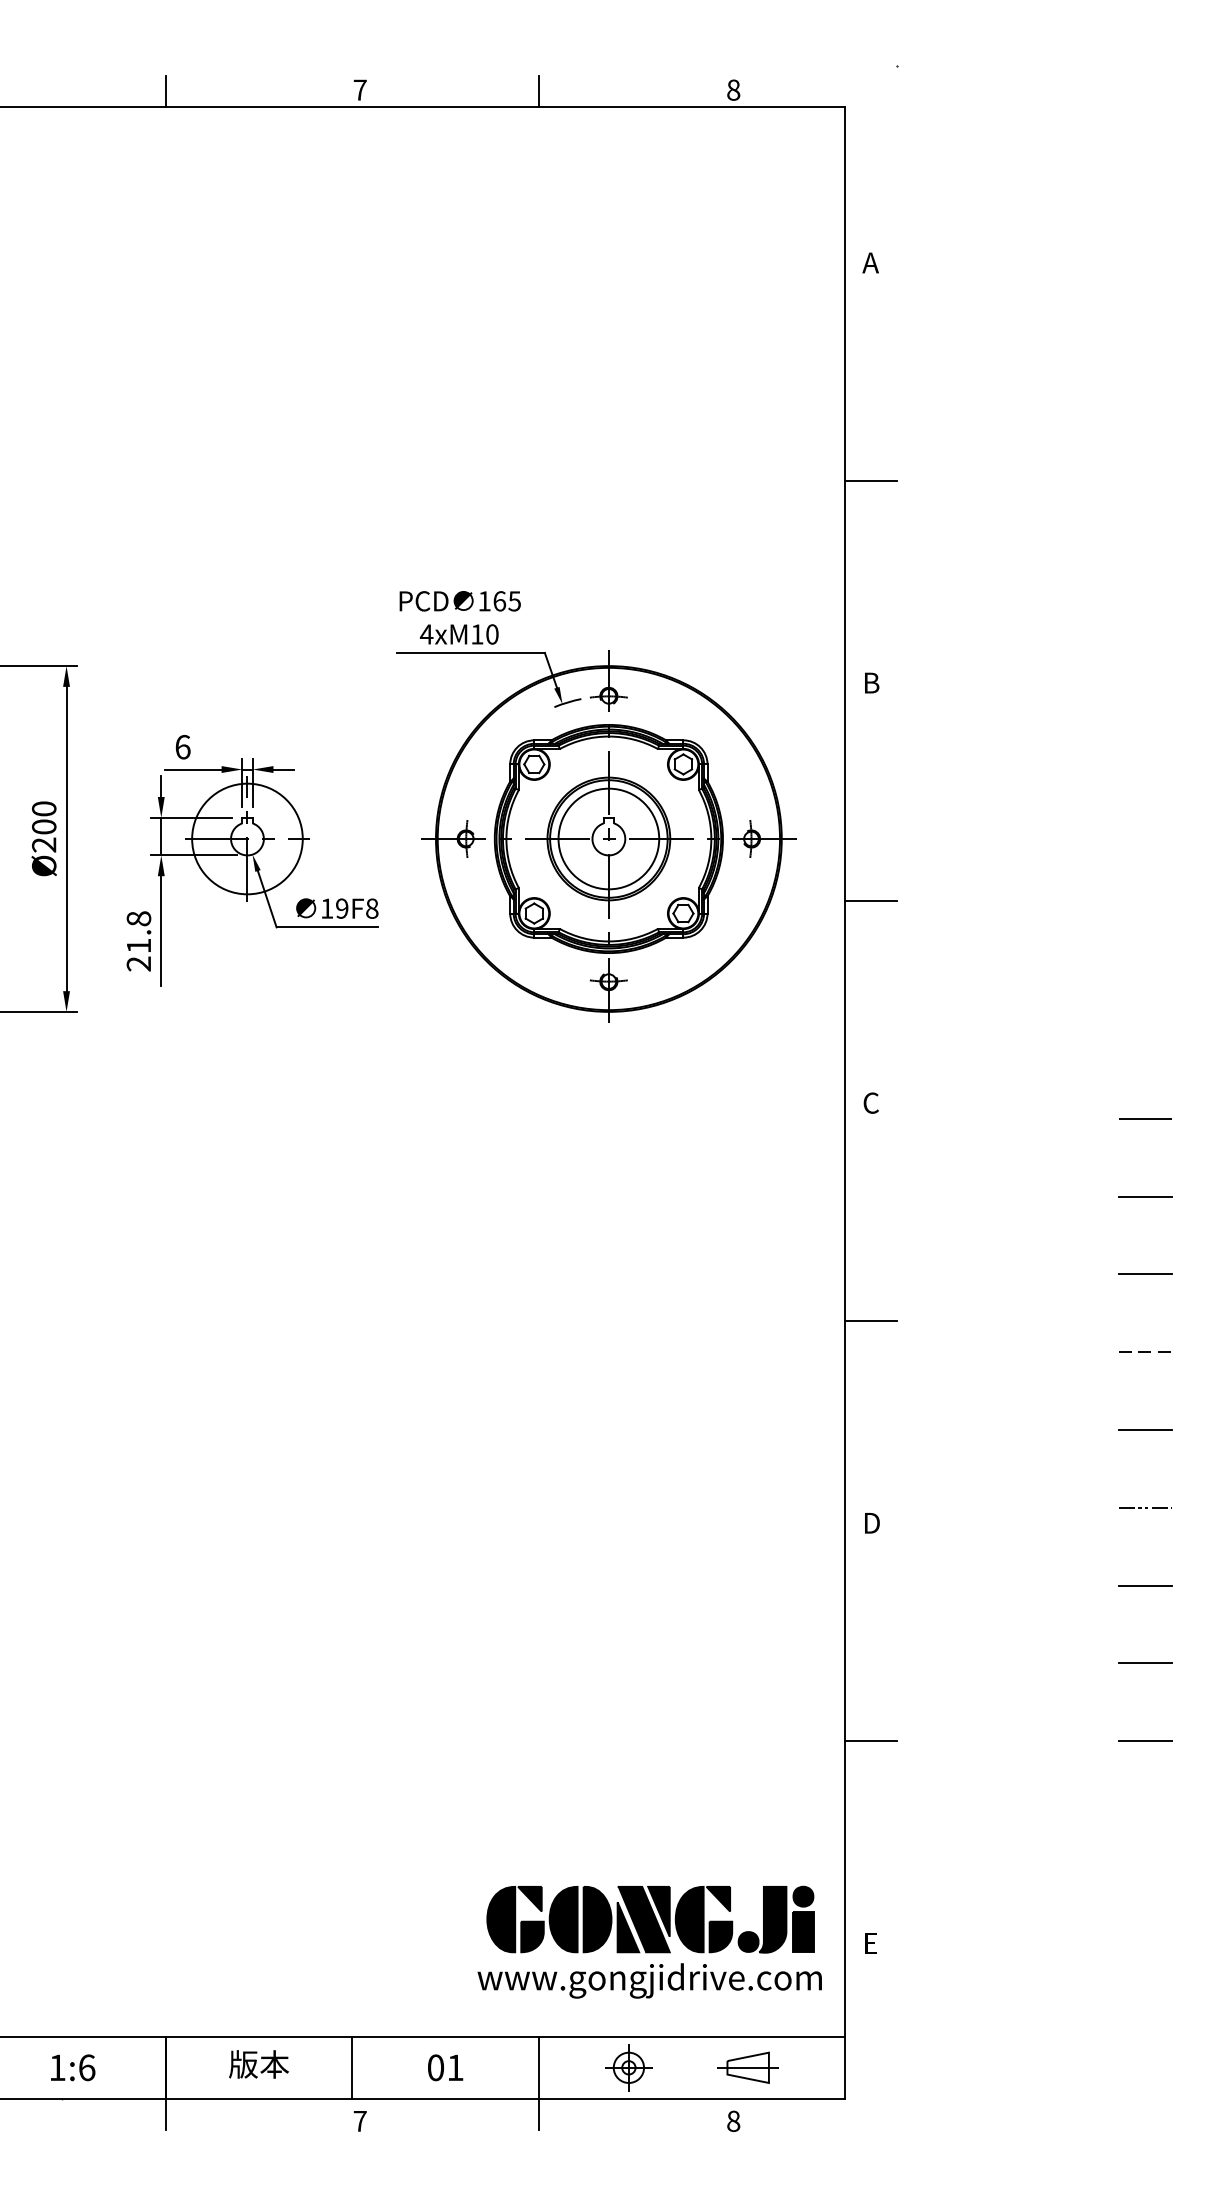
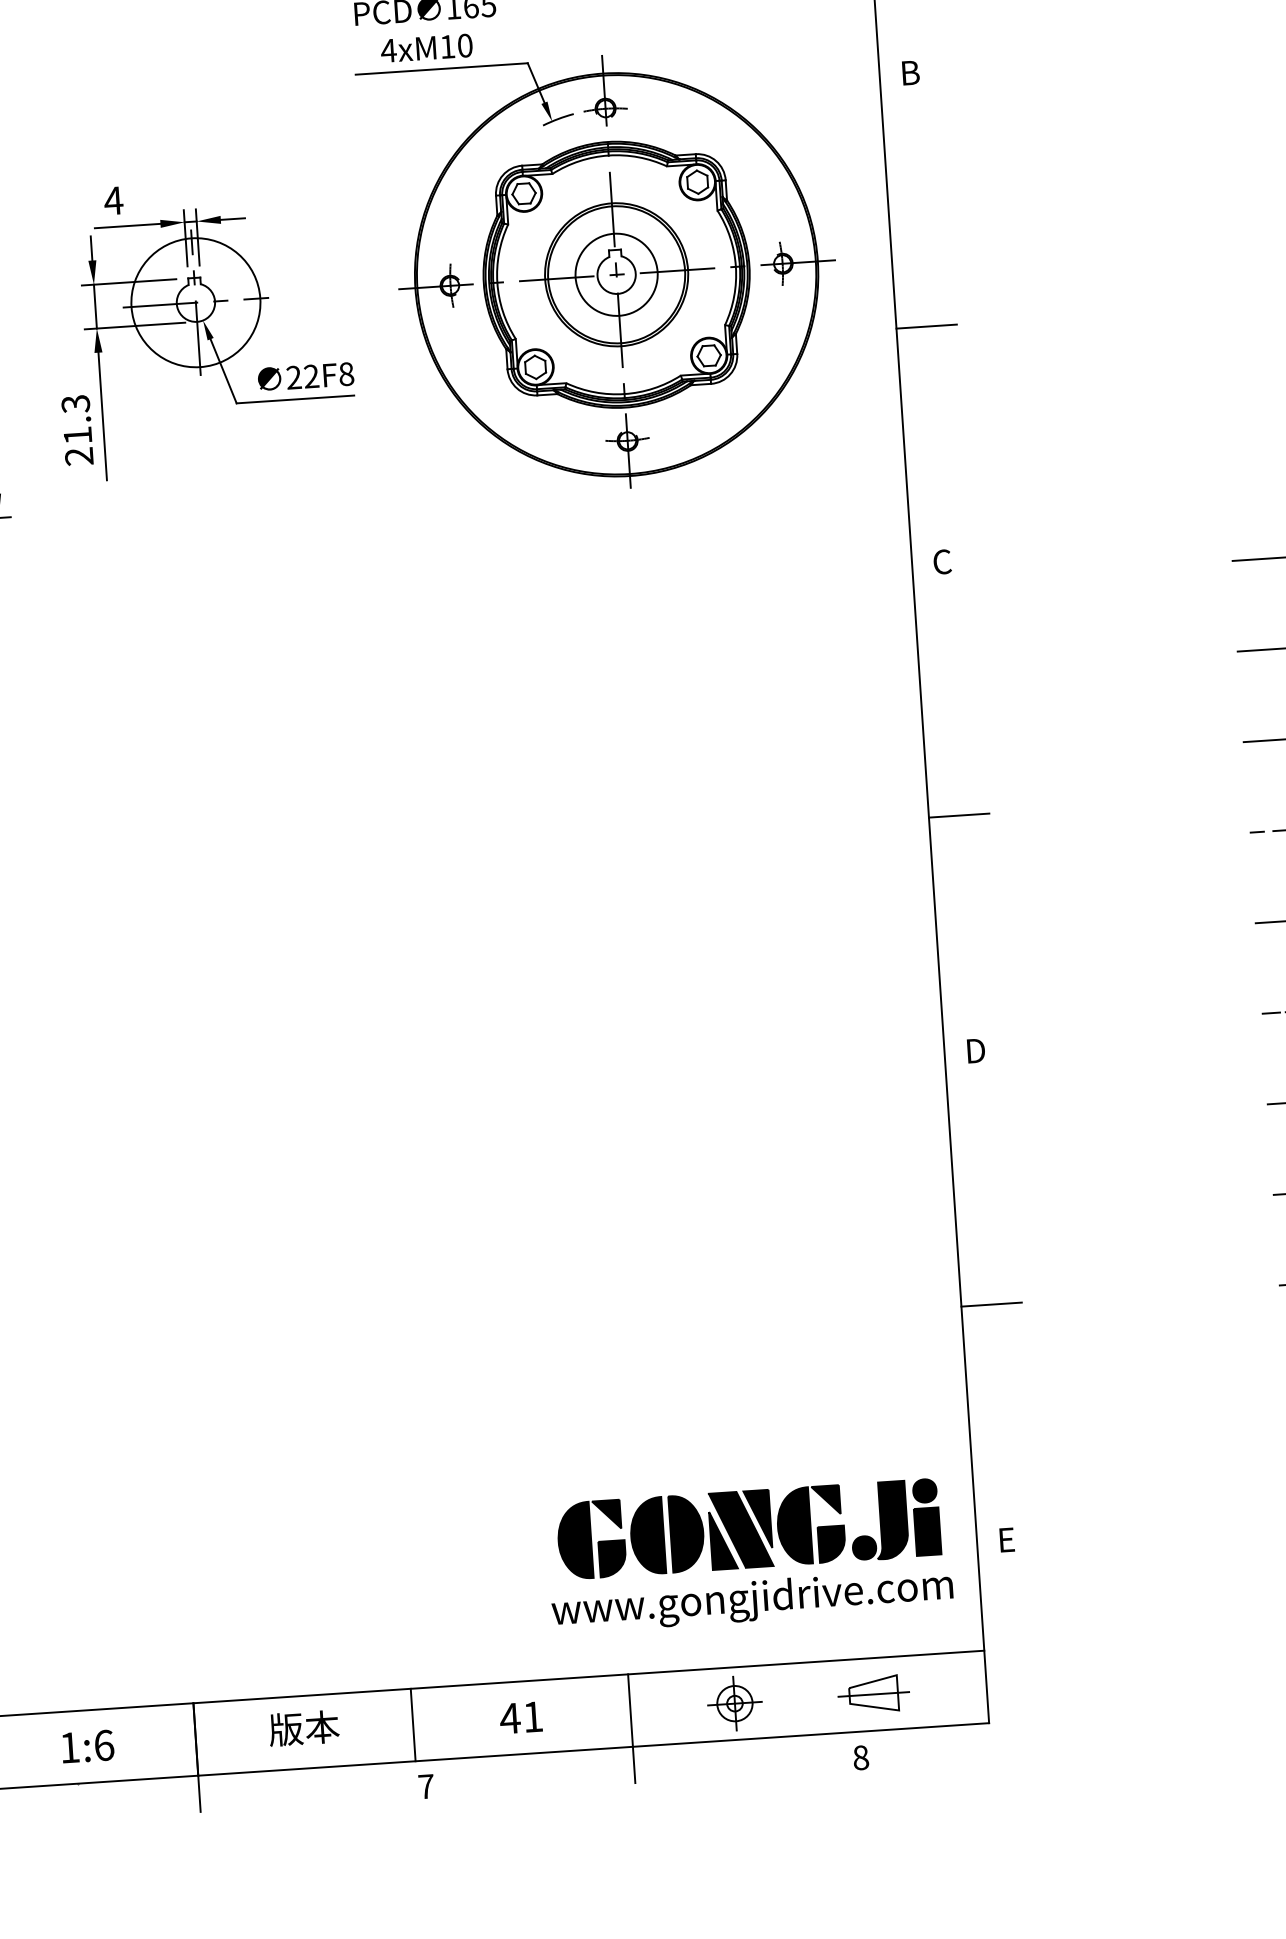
text: (182, 747) -> (113, 201), 6 -> 4
circle: (608, 838) -> (616, 274), size x0.7
text: (334, 908) -> (302, 376), 19F8 -> 22F8
text: (138, 918) -> (75, 403), 21.8 -> 21.3
text: (435, 2067) -> (509, 1718), 01 -> 41

